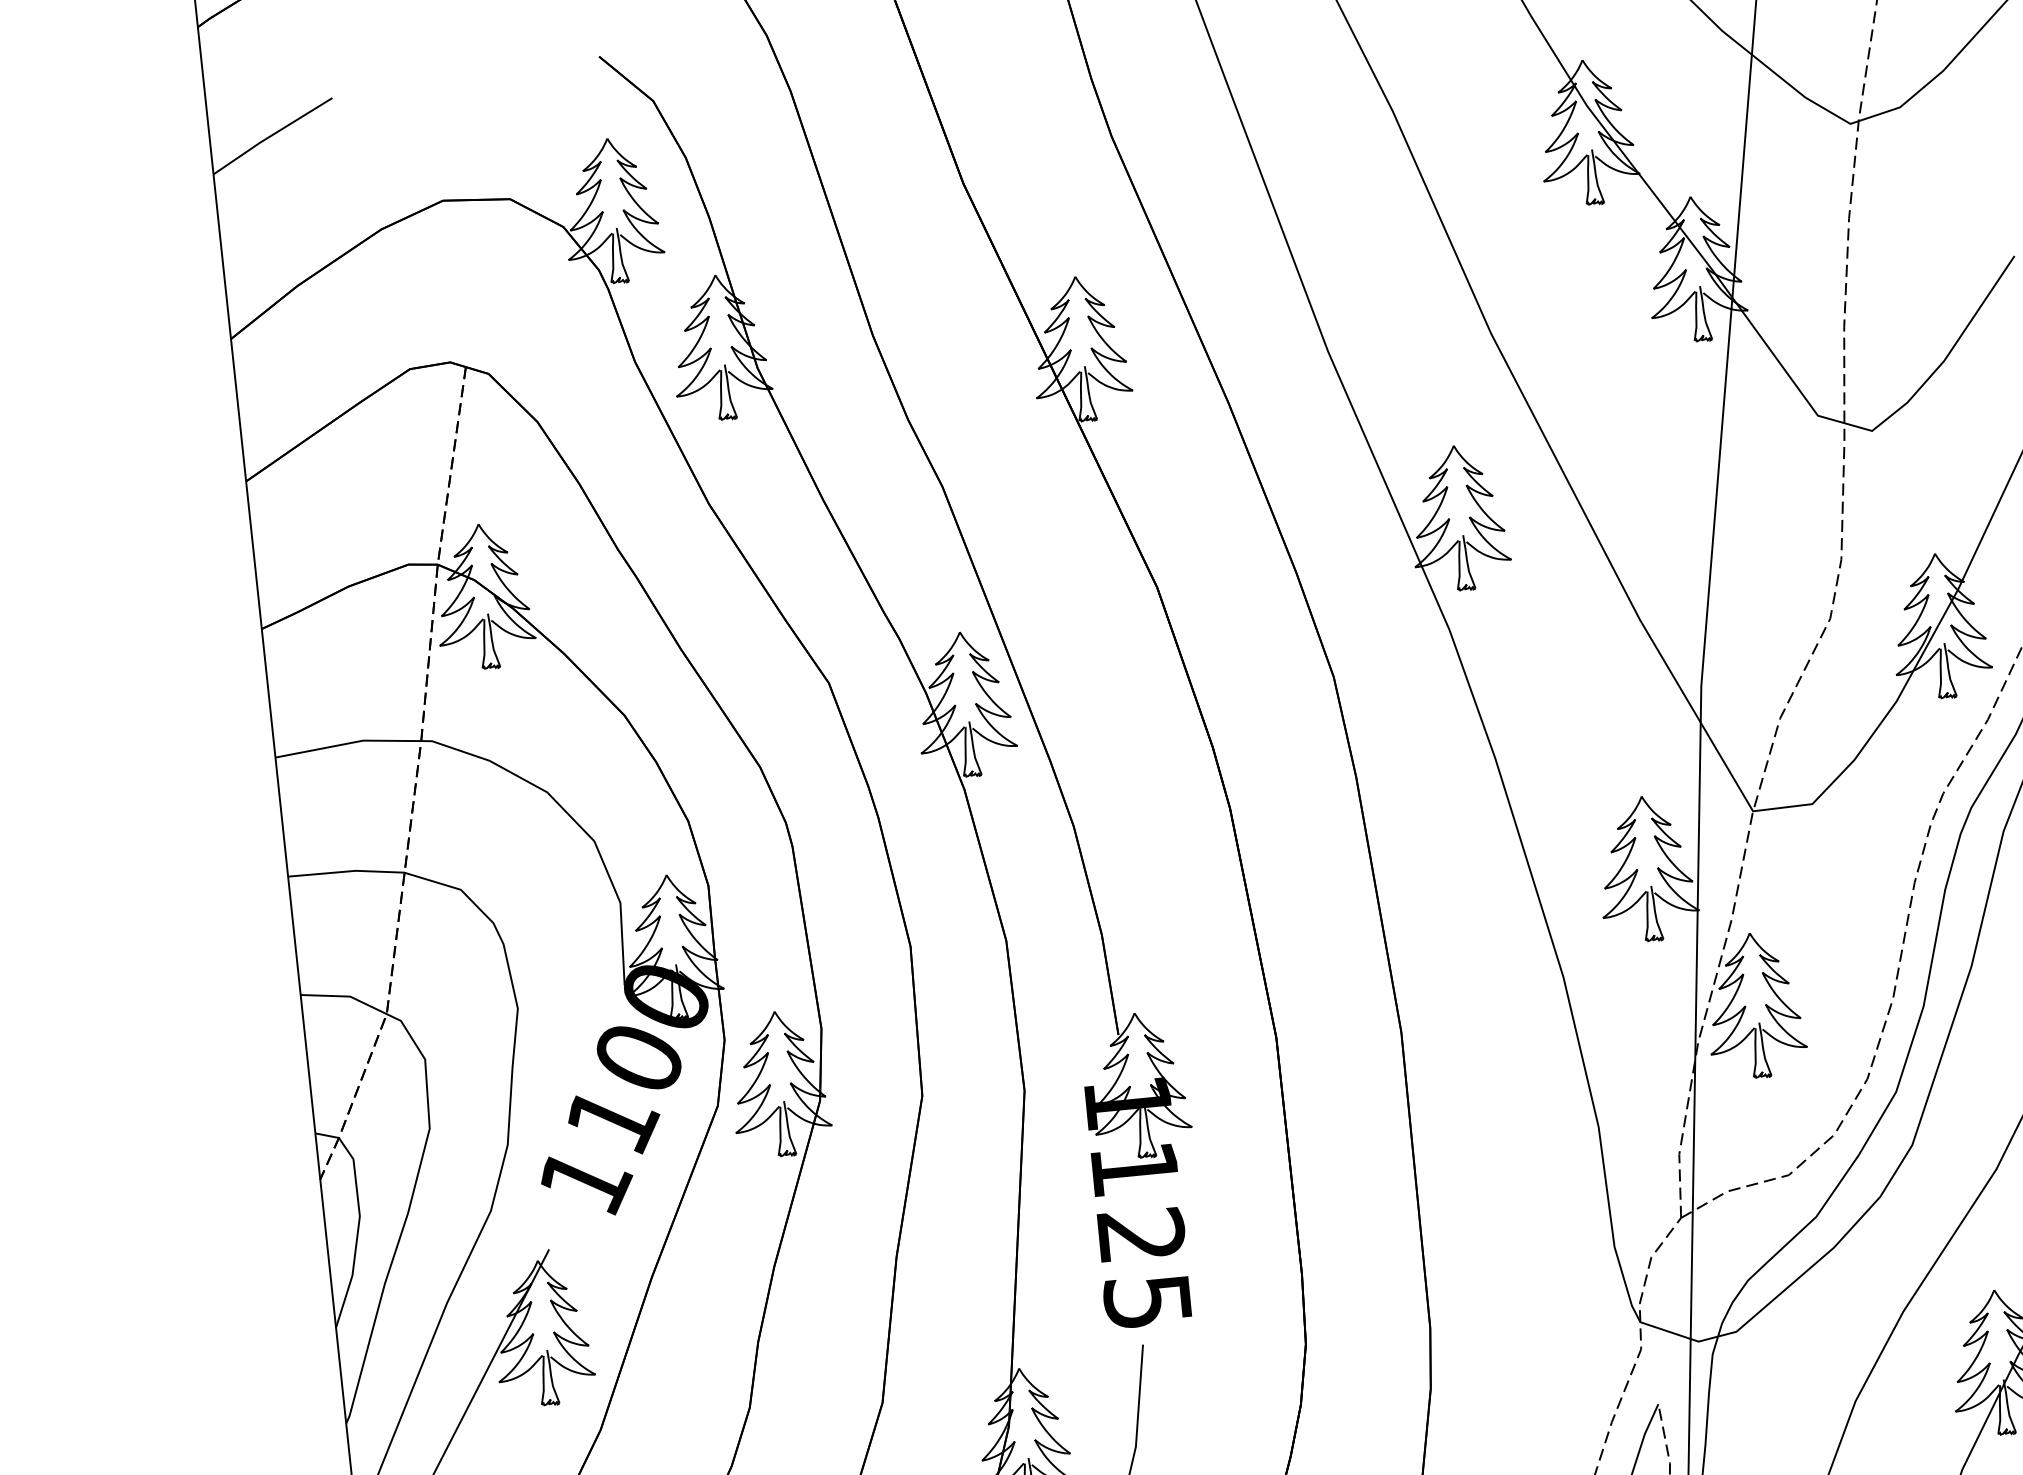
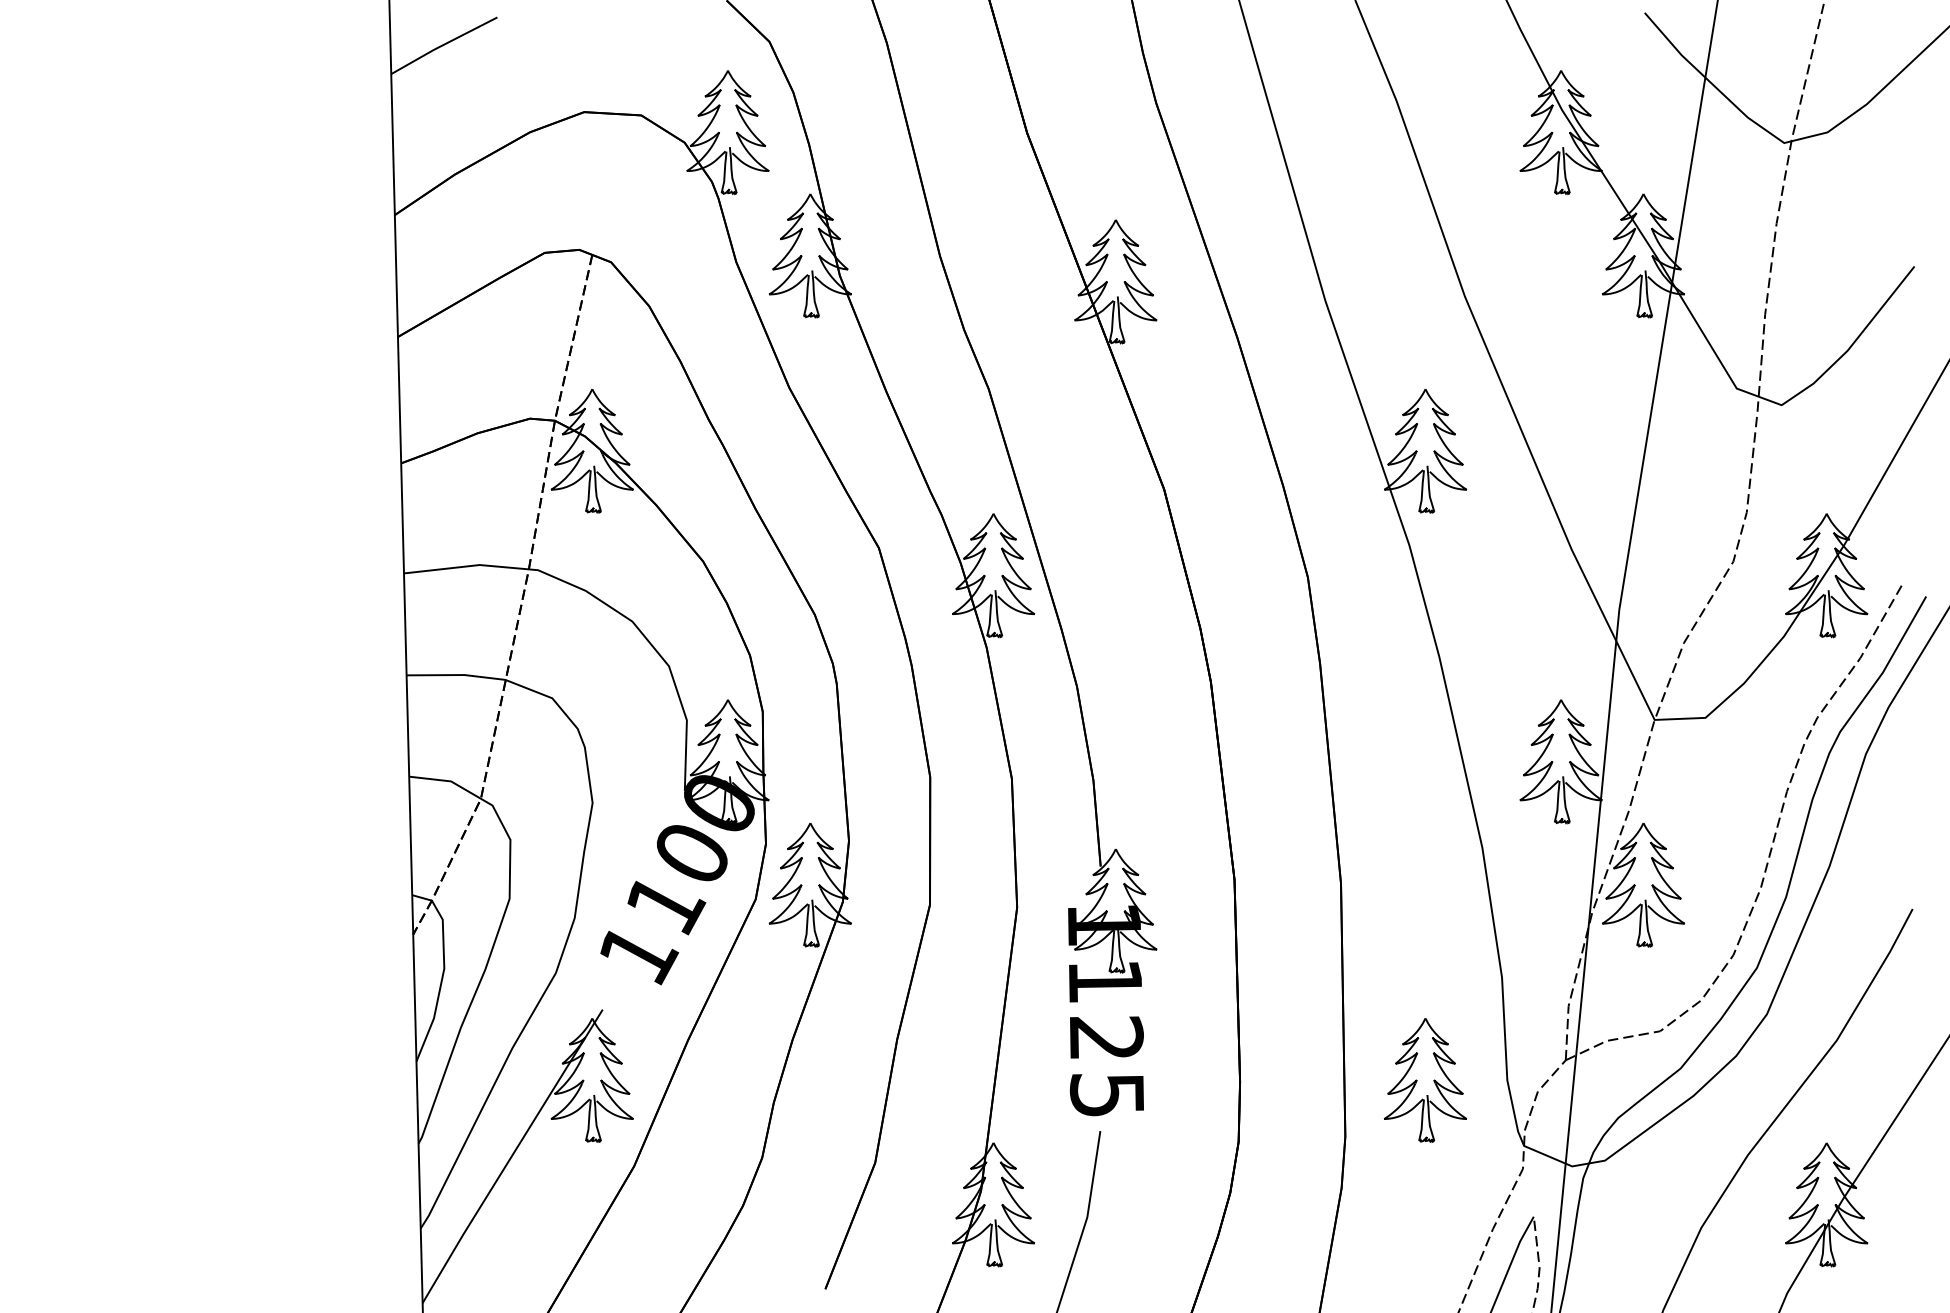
part: (1517, 1254) -> (1424, 1080), added

